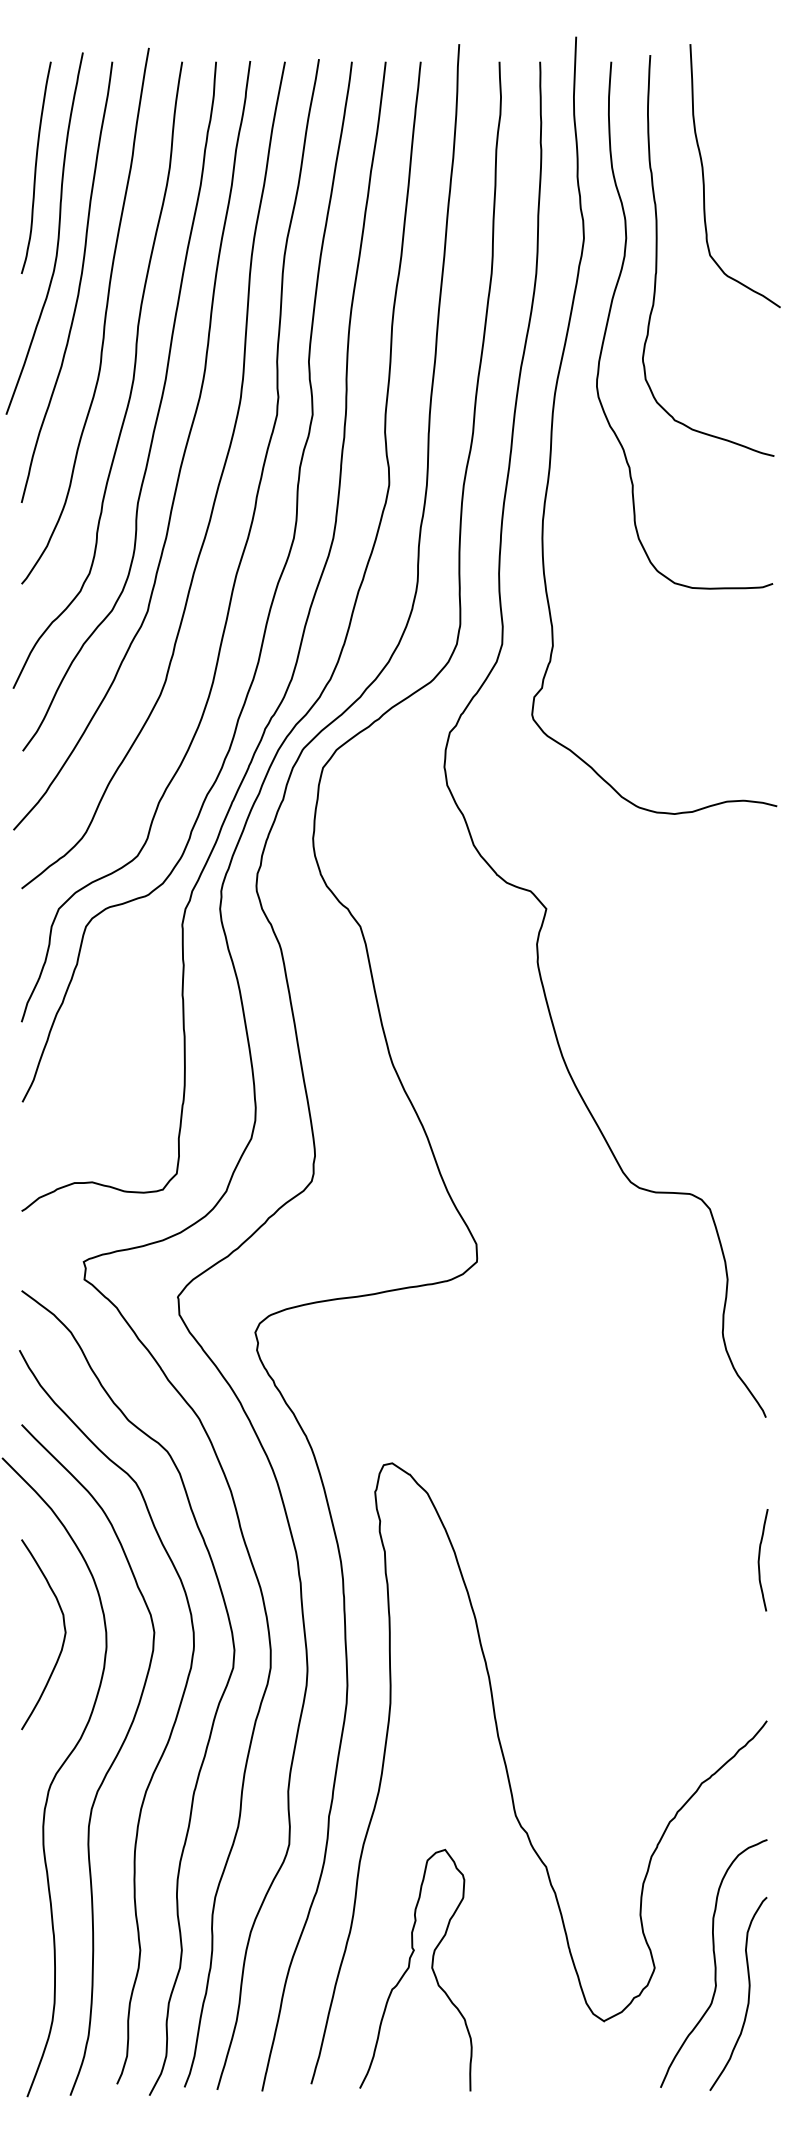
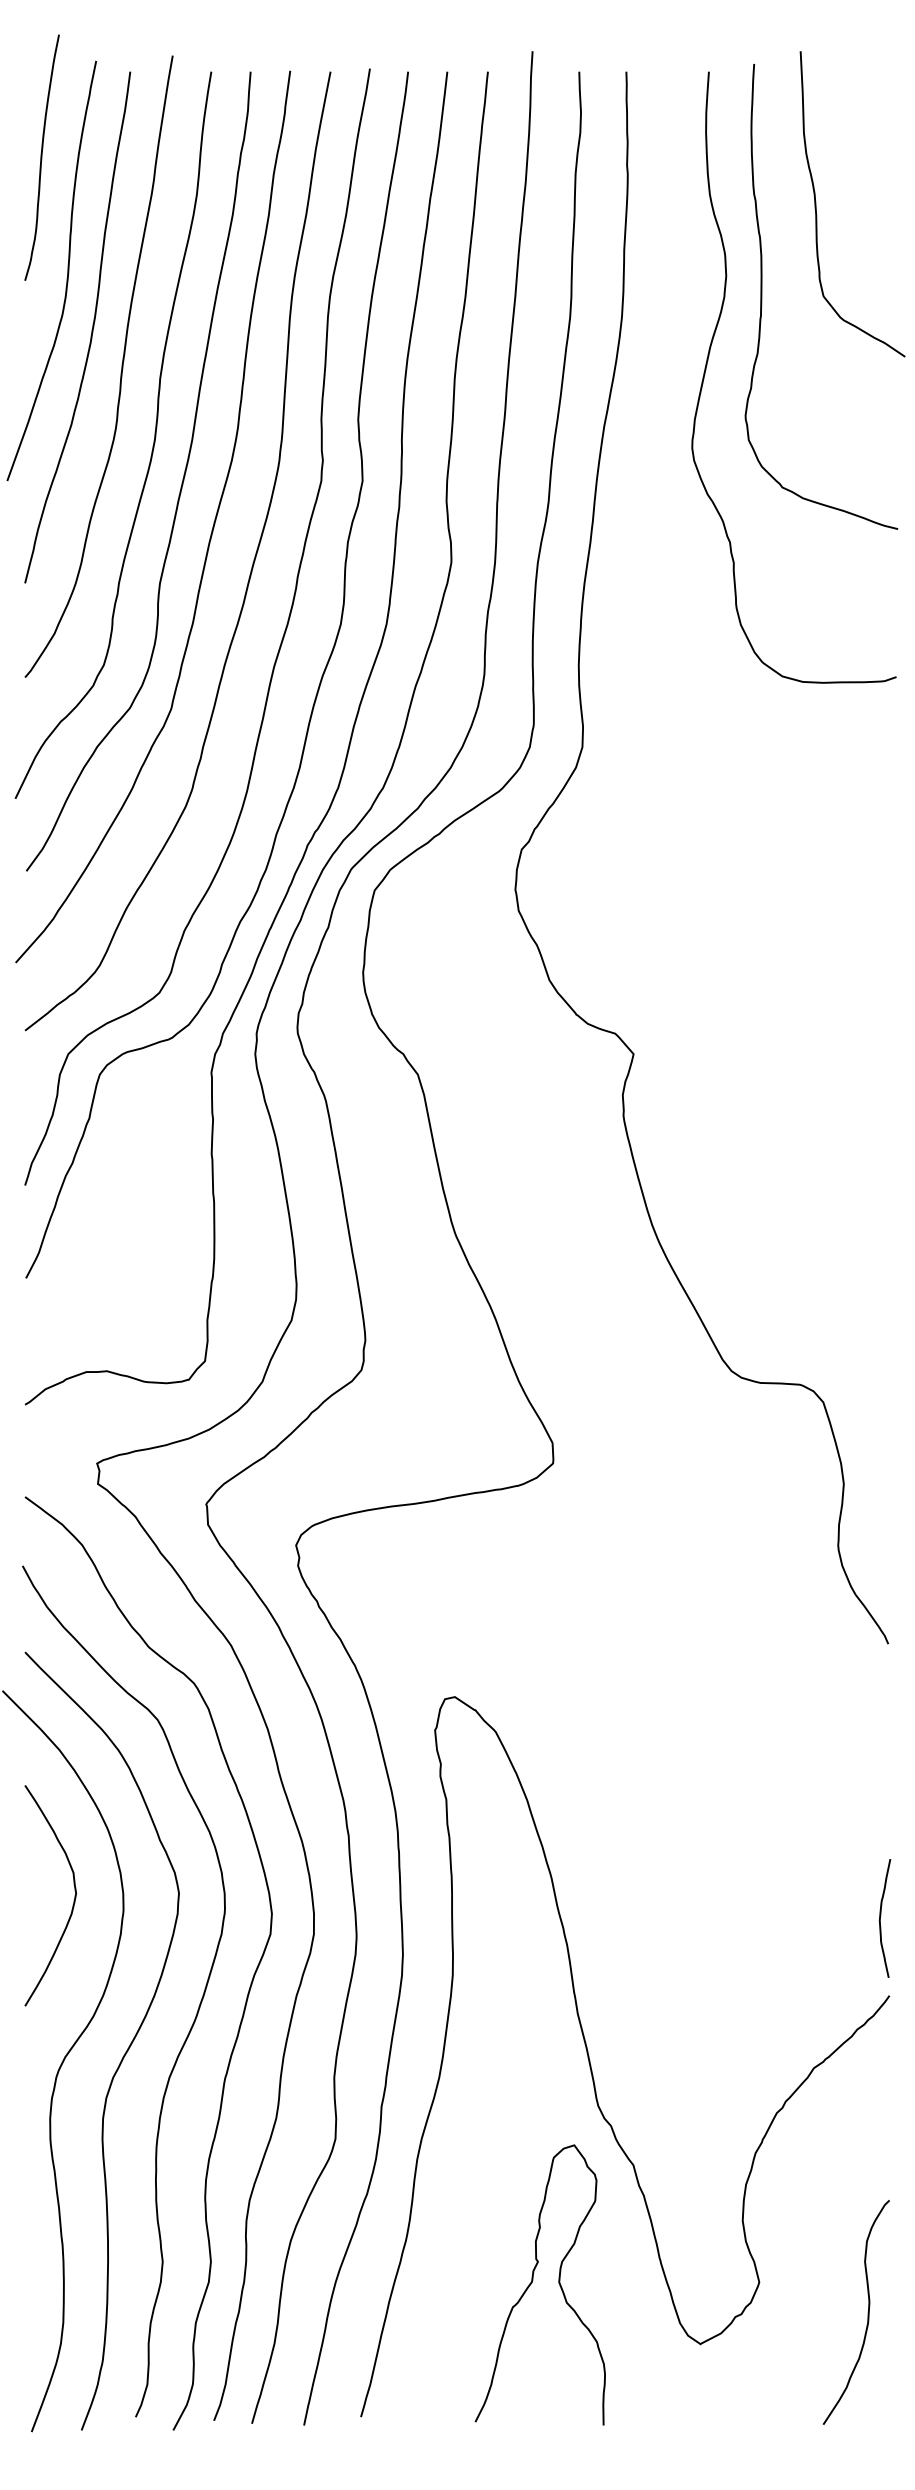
curve: (35, 167) -> (41, 157), moved
curve: (554, 412) -> (642, 478), removed
curve: (760, 1558) -> (881, 1916), moved
curve: (714, 1963) -> (828, 2277), removed
curve: (409, 1968) -> (532, 2283), moved

